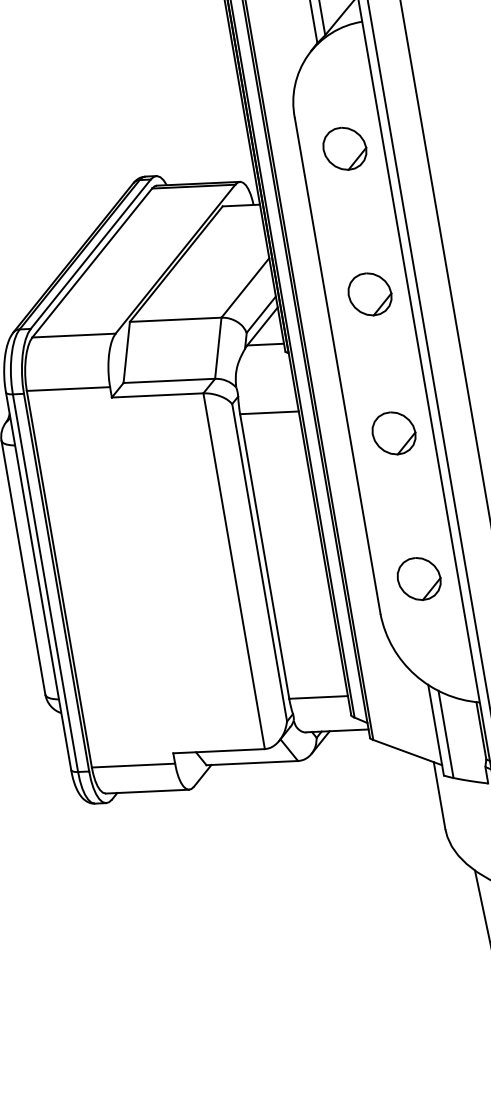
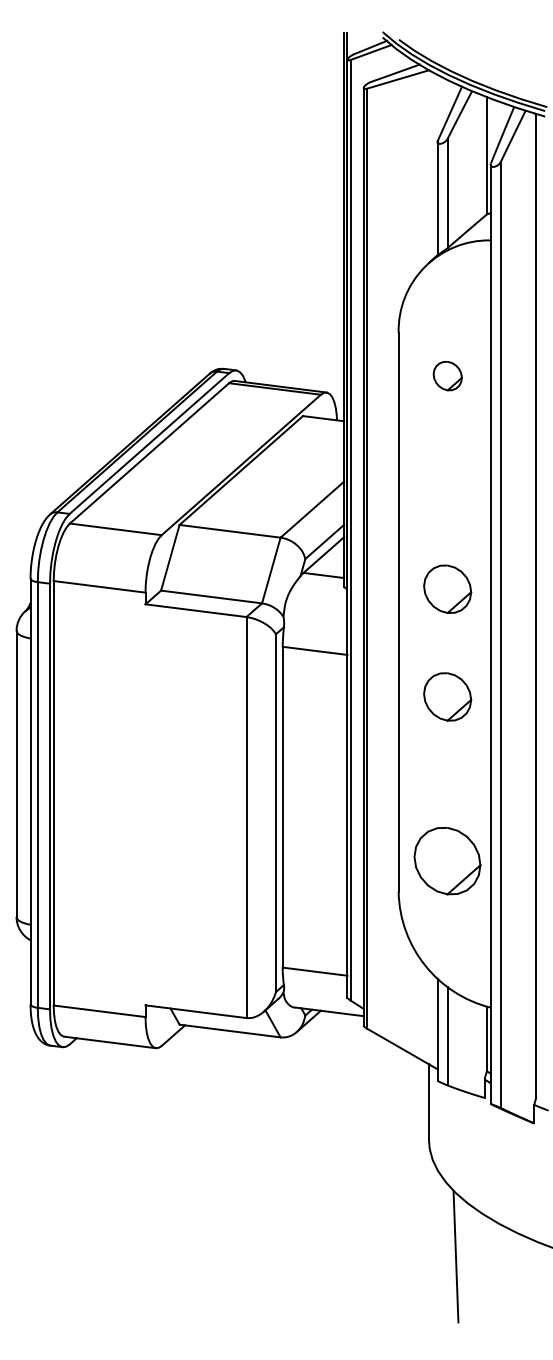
part: (344, 148) -> (447, 375), size x0.6
part: (369, 294) -> (447, 589), moved
part: (419, 578) -> (447, 860), size x1.4

